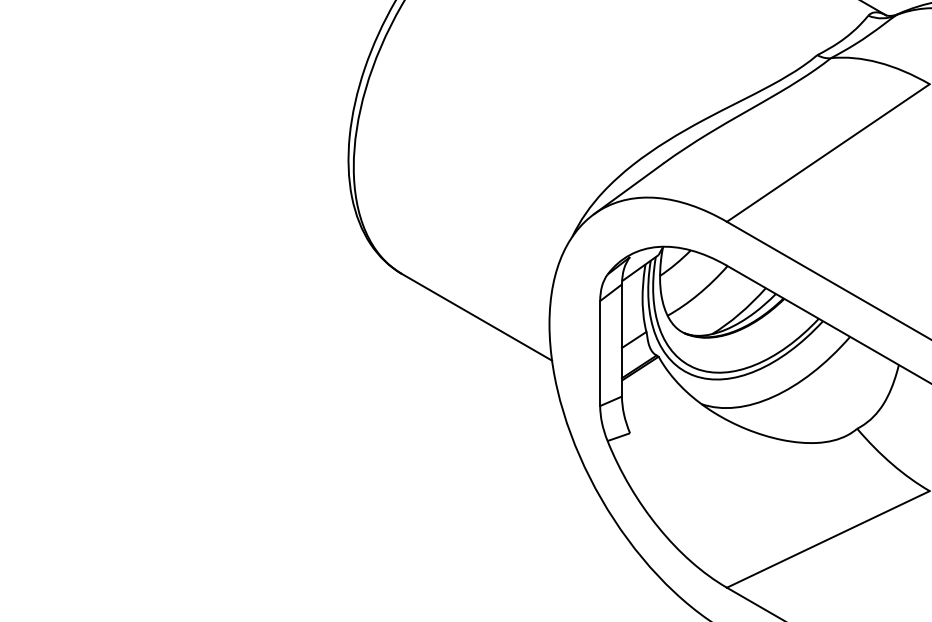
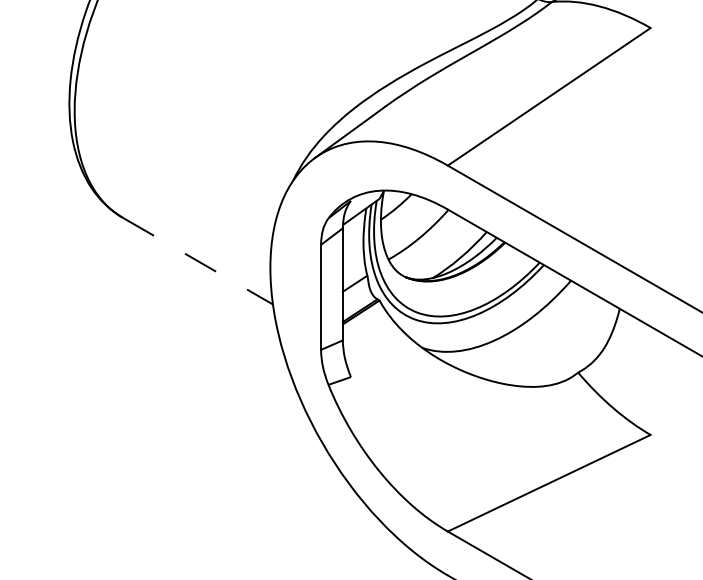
line: (477, 317) -> (198, 261), solid -> dashed

